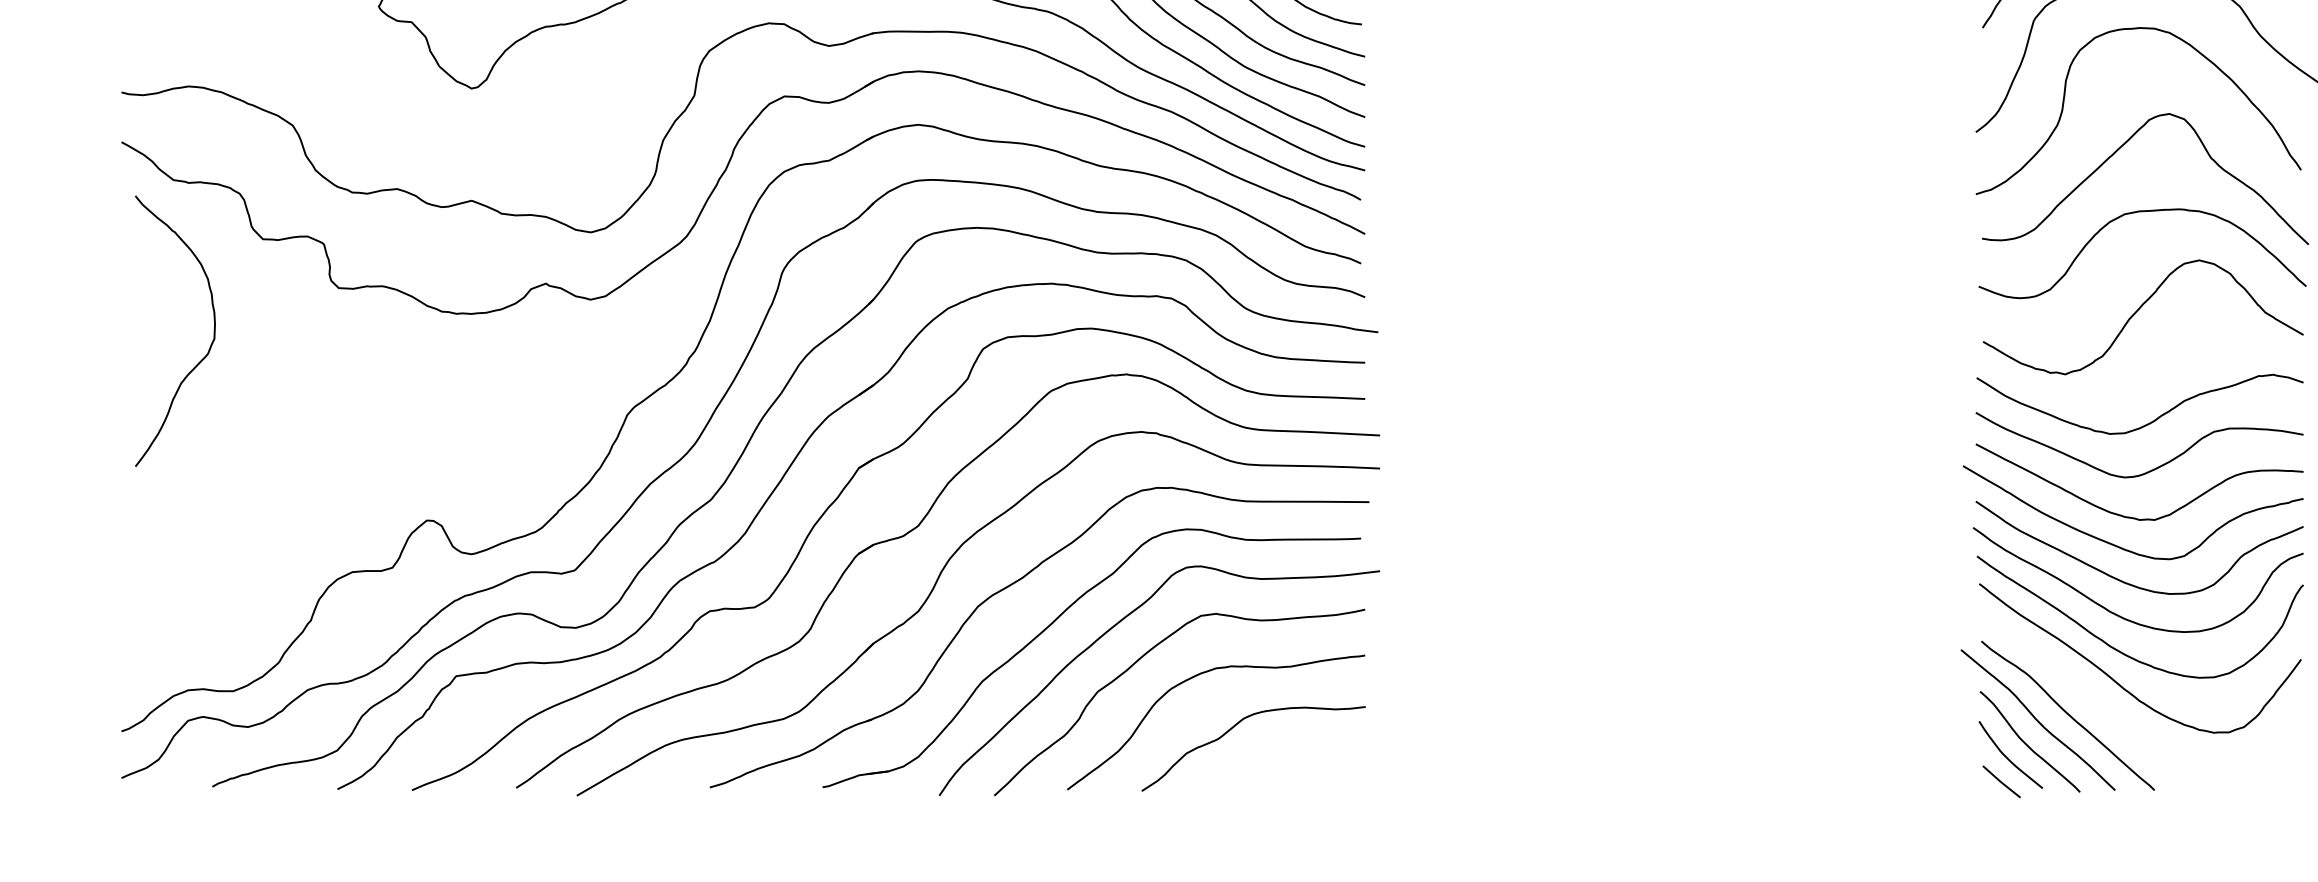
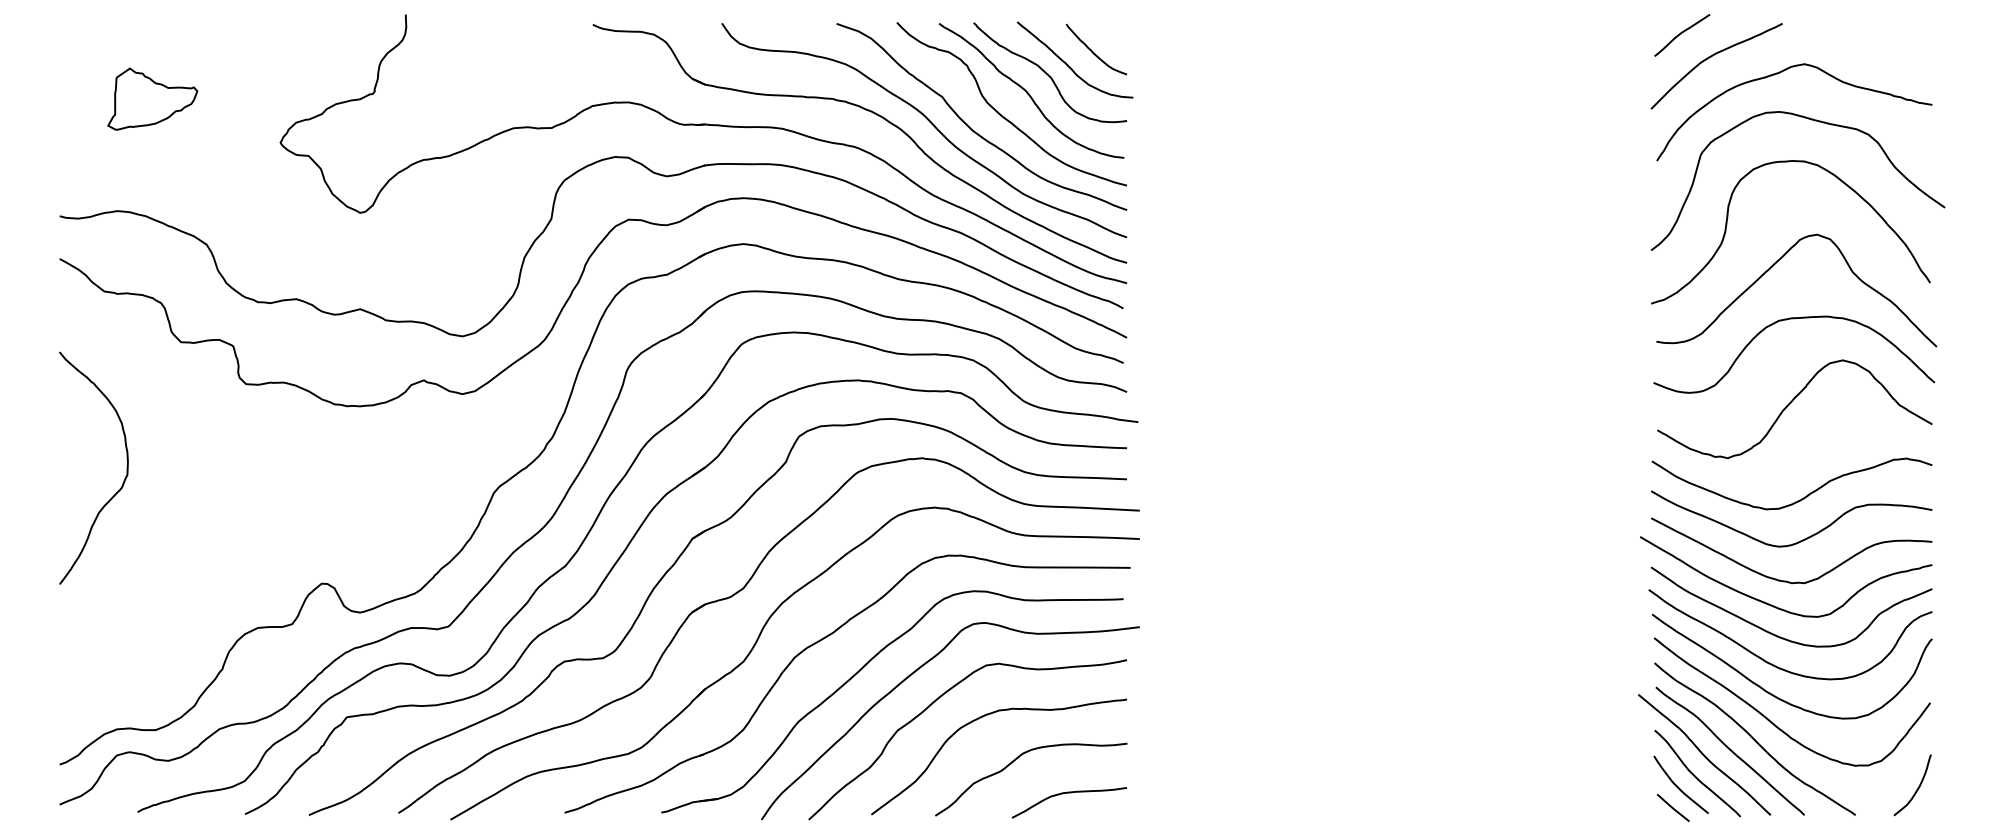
curve: (209, 345) -> (123, 480), moved
curve: (2096, 700) -> (1754, 738), added
curve: (2286, 758) -> (1917, 787), added
curve: (1298, 765) -> (1069, 793), added

